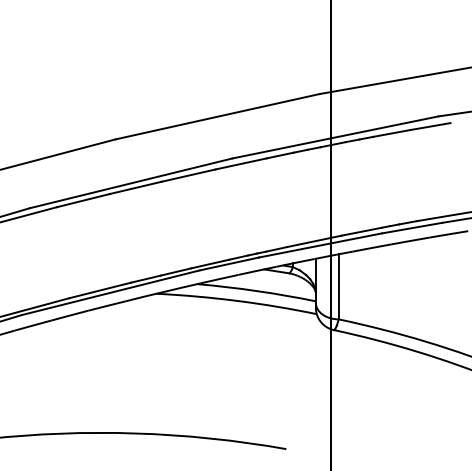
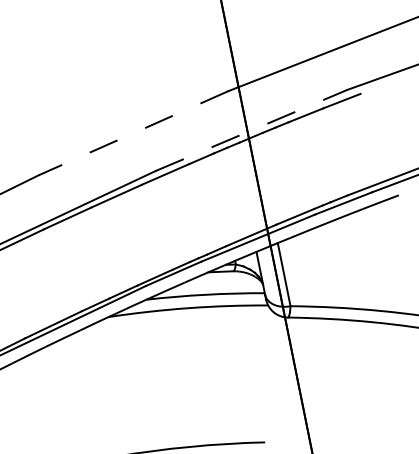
line: (217, 116) -> (133, 133), solid -> dashed
line: (335, 137) -> (251, 130), solid -> dashed

